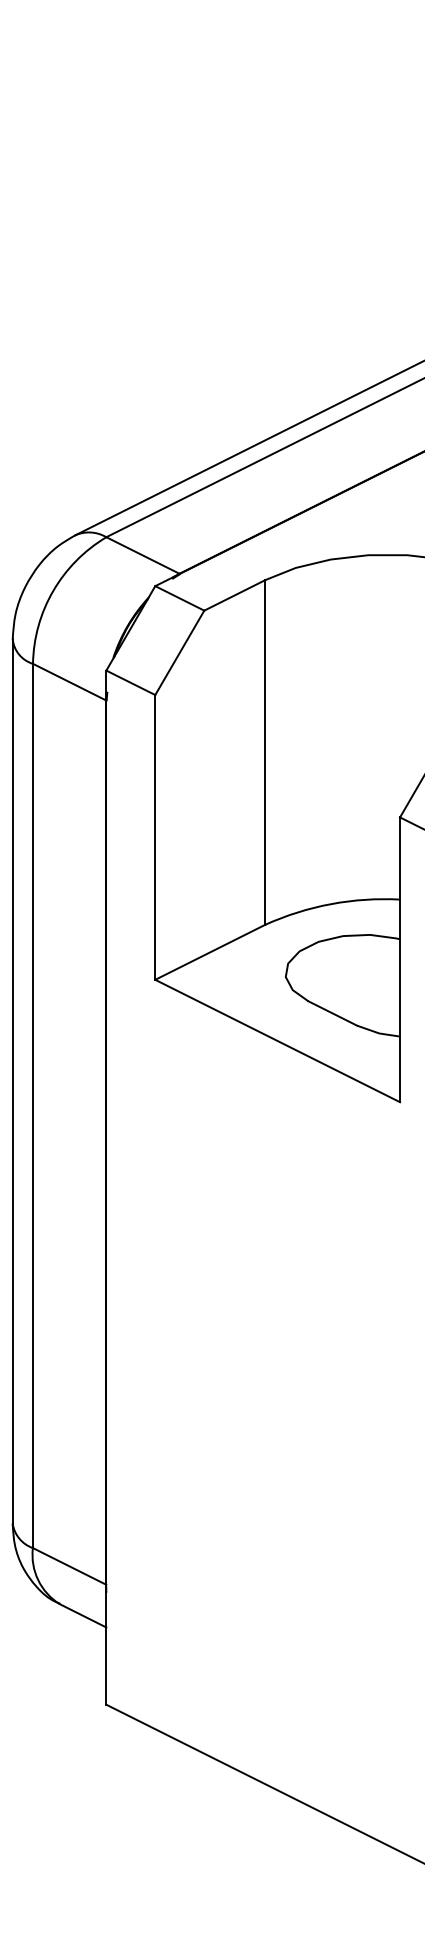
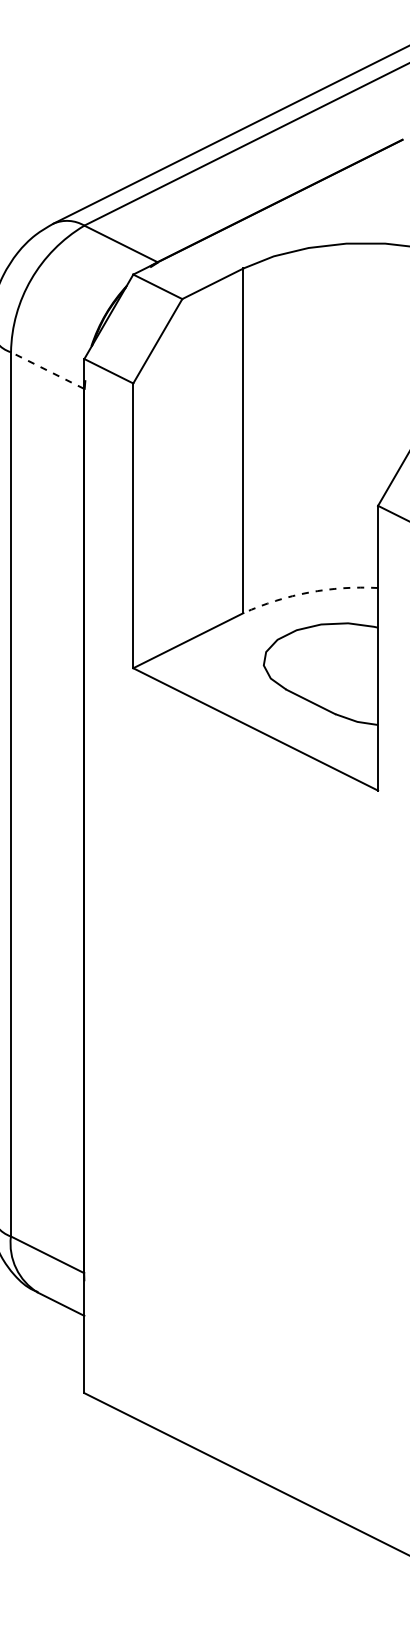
line: (69, 682) -> (47, 370), solid -> dashed
arc: (331, 904) -> (309, 592), solid -> dashed

